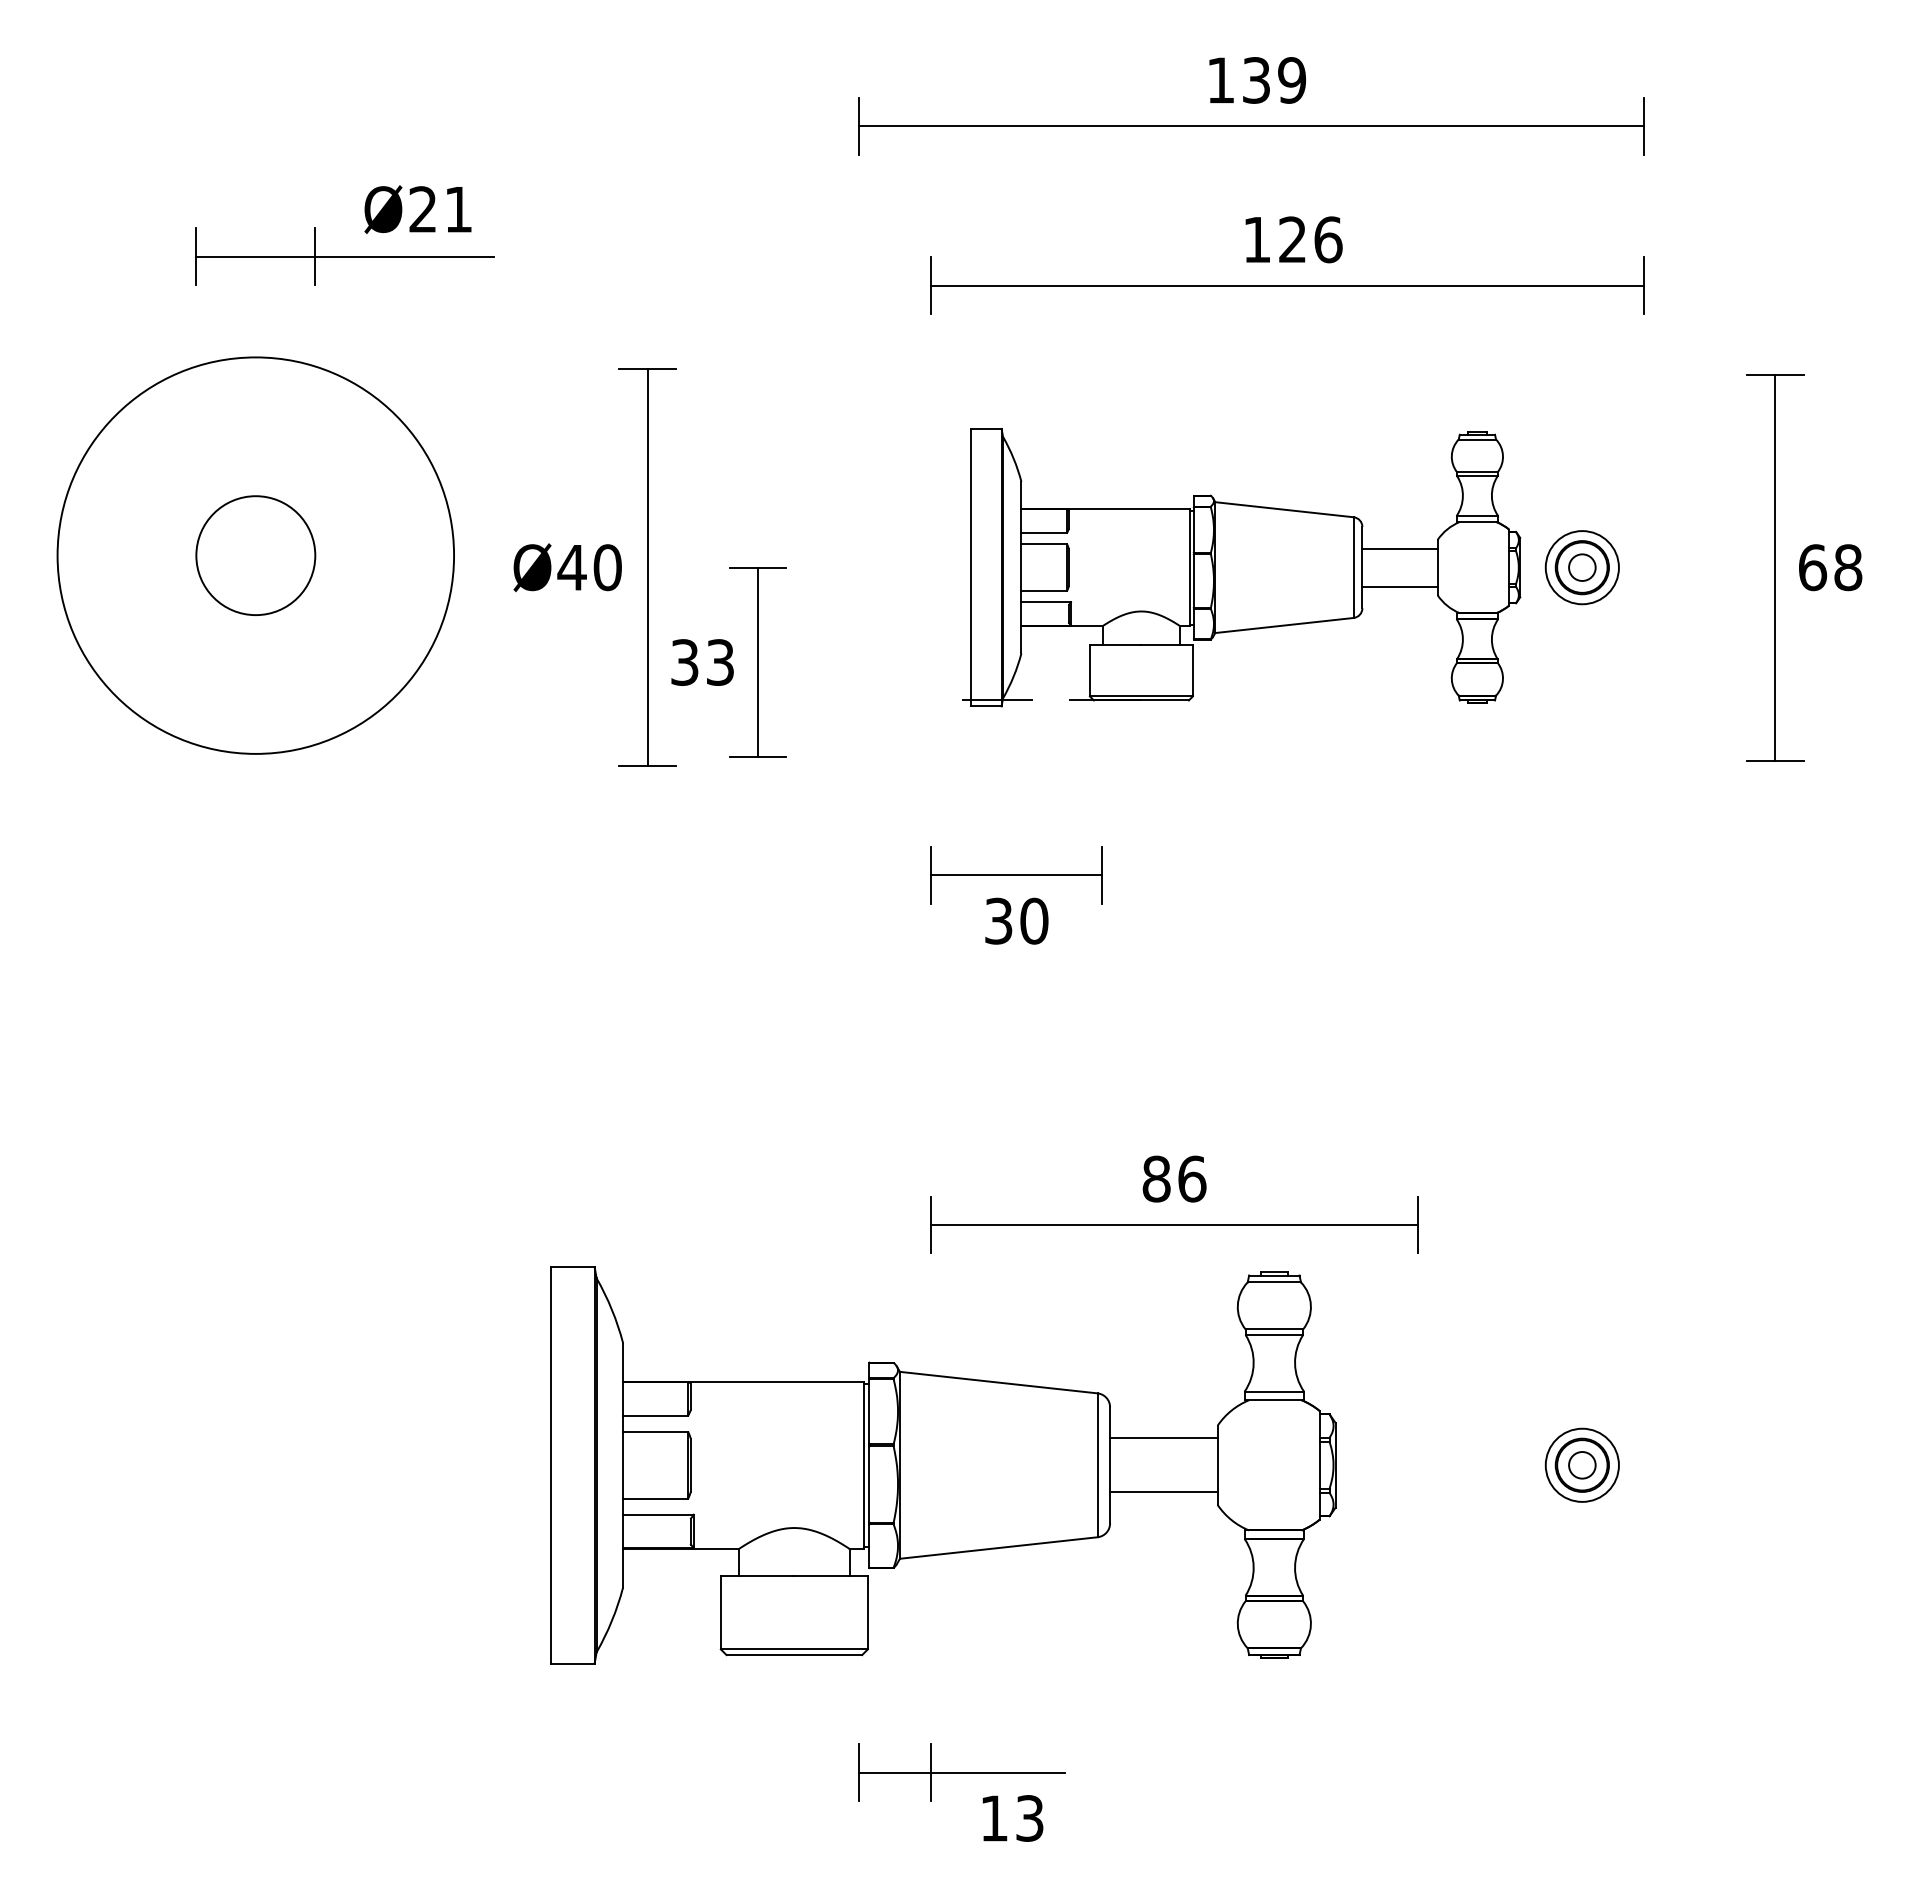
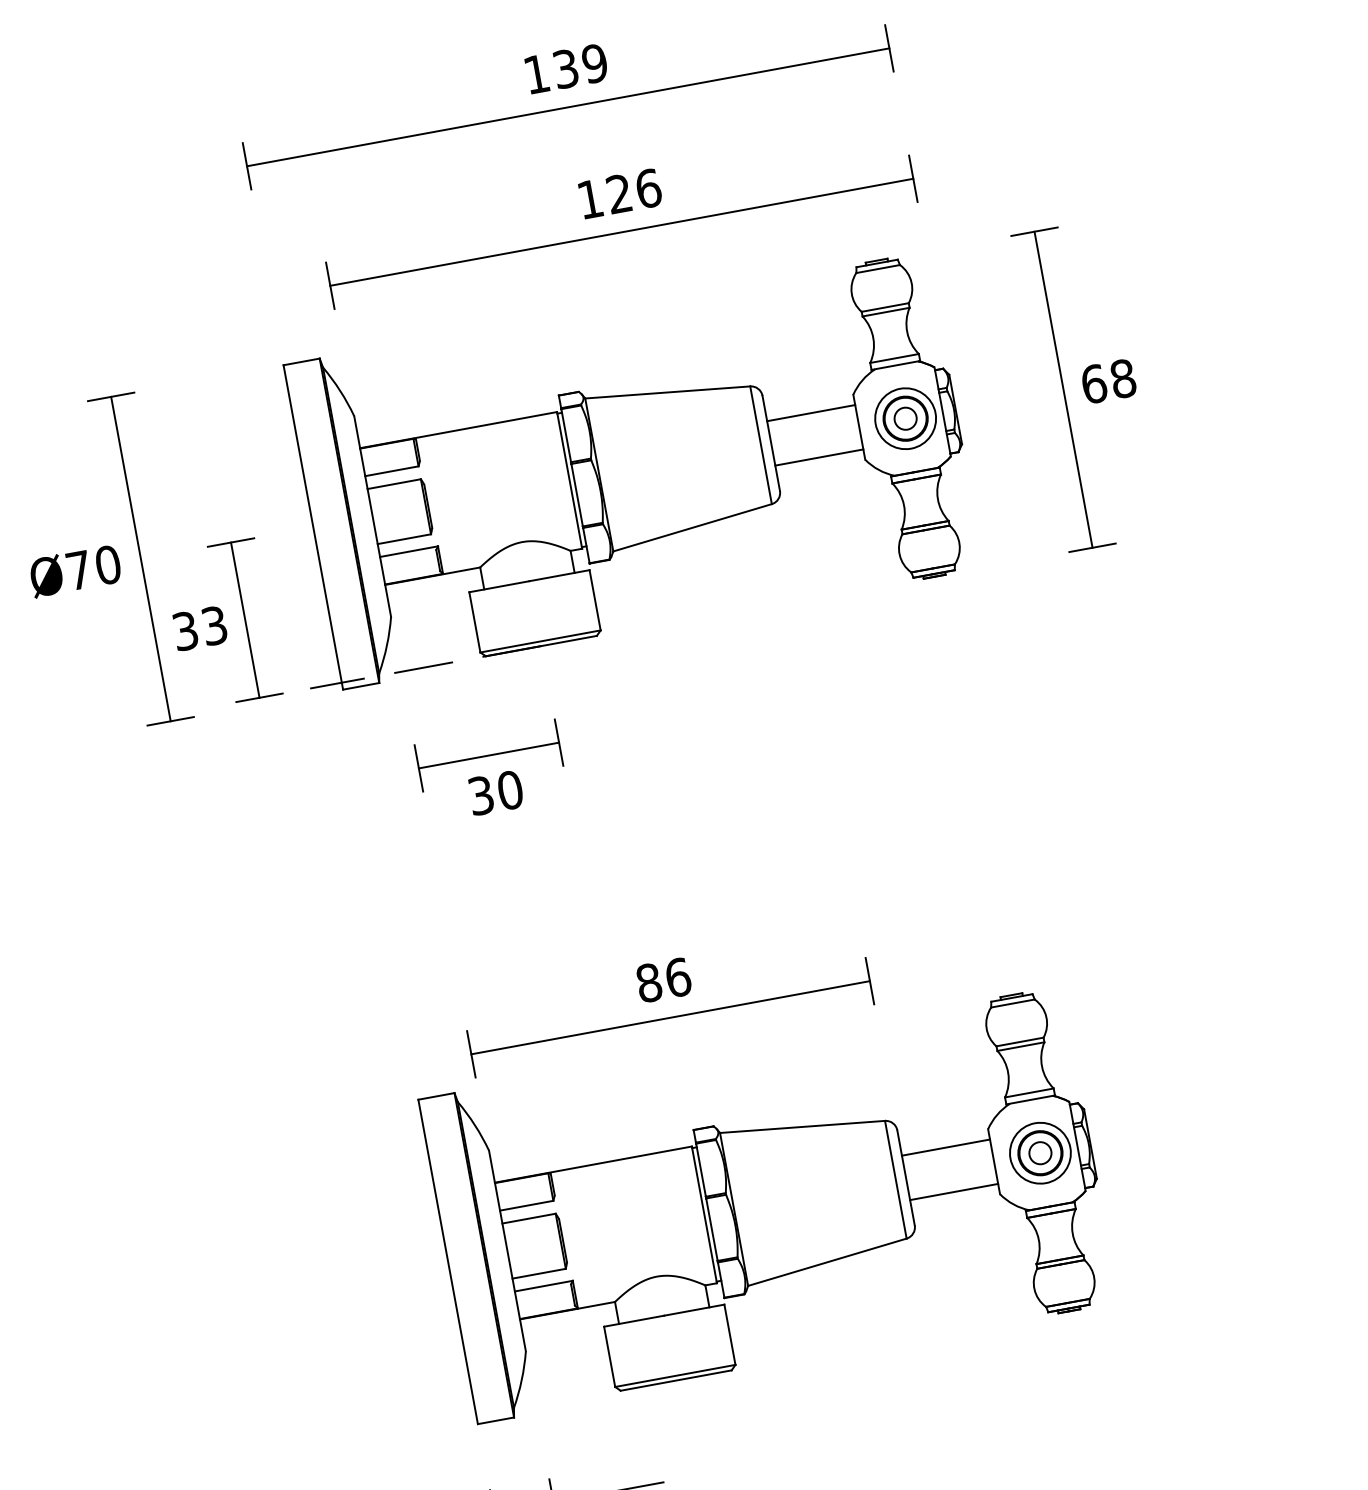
text: (571, 567) -> (78, 570), Ø40 -> Ø70
part: (1232, 567) -> (619, 471), size x1.43
part: (943, 1465) -> (769, 1203), moved

